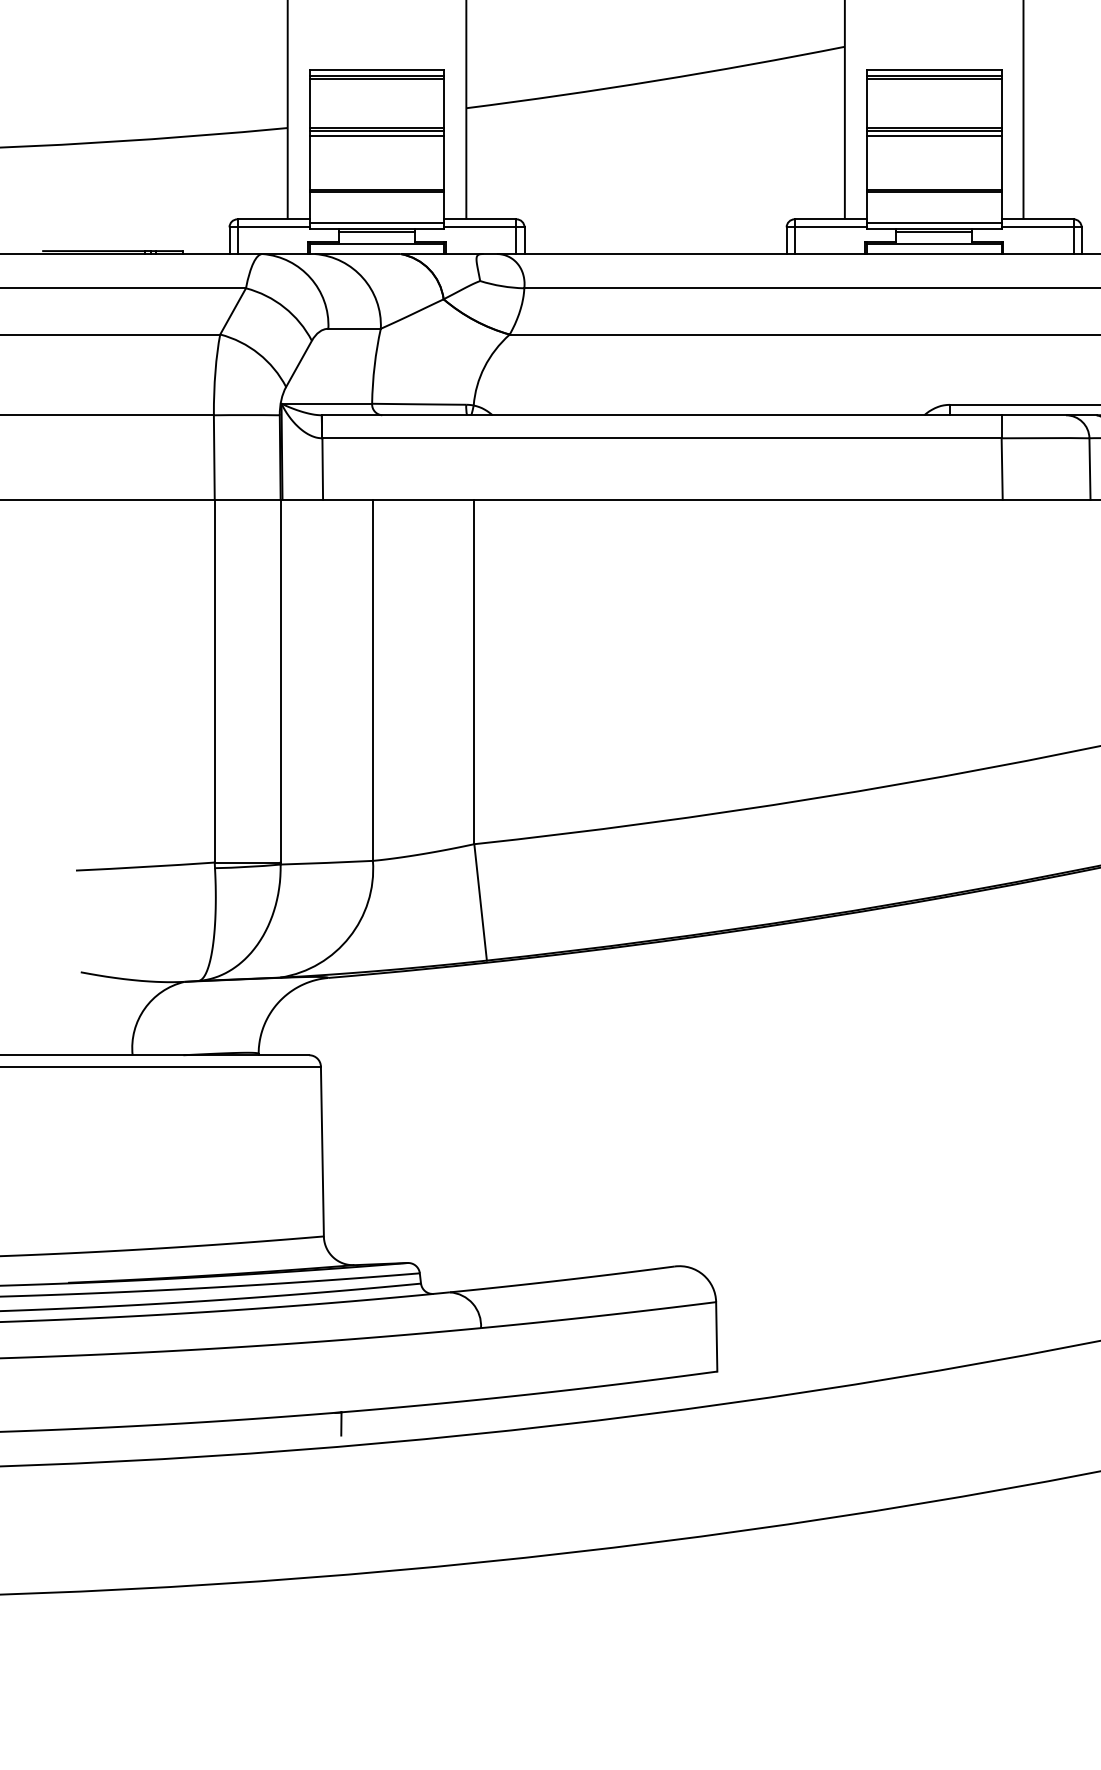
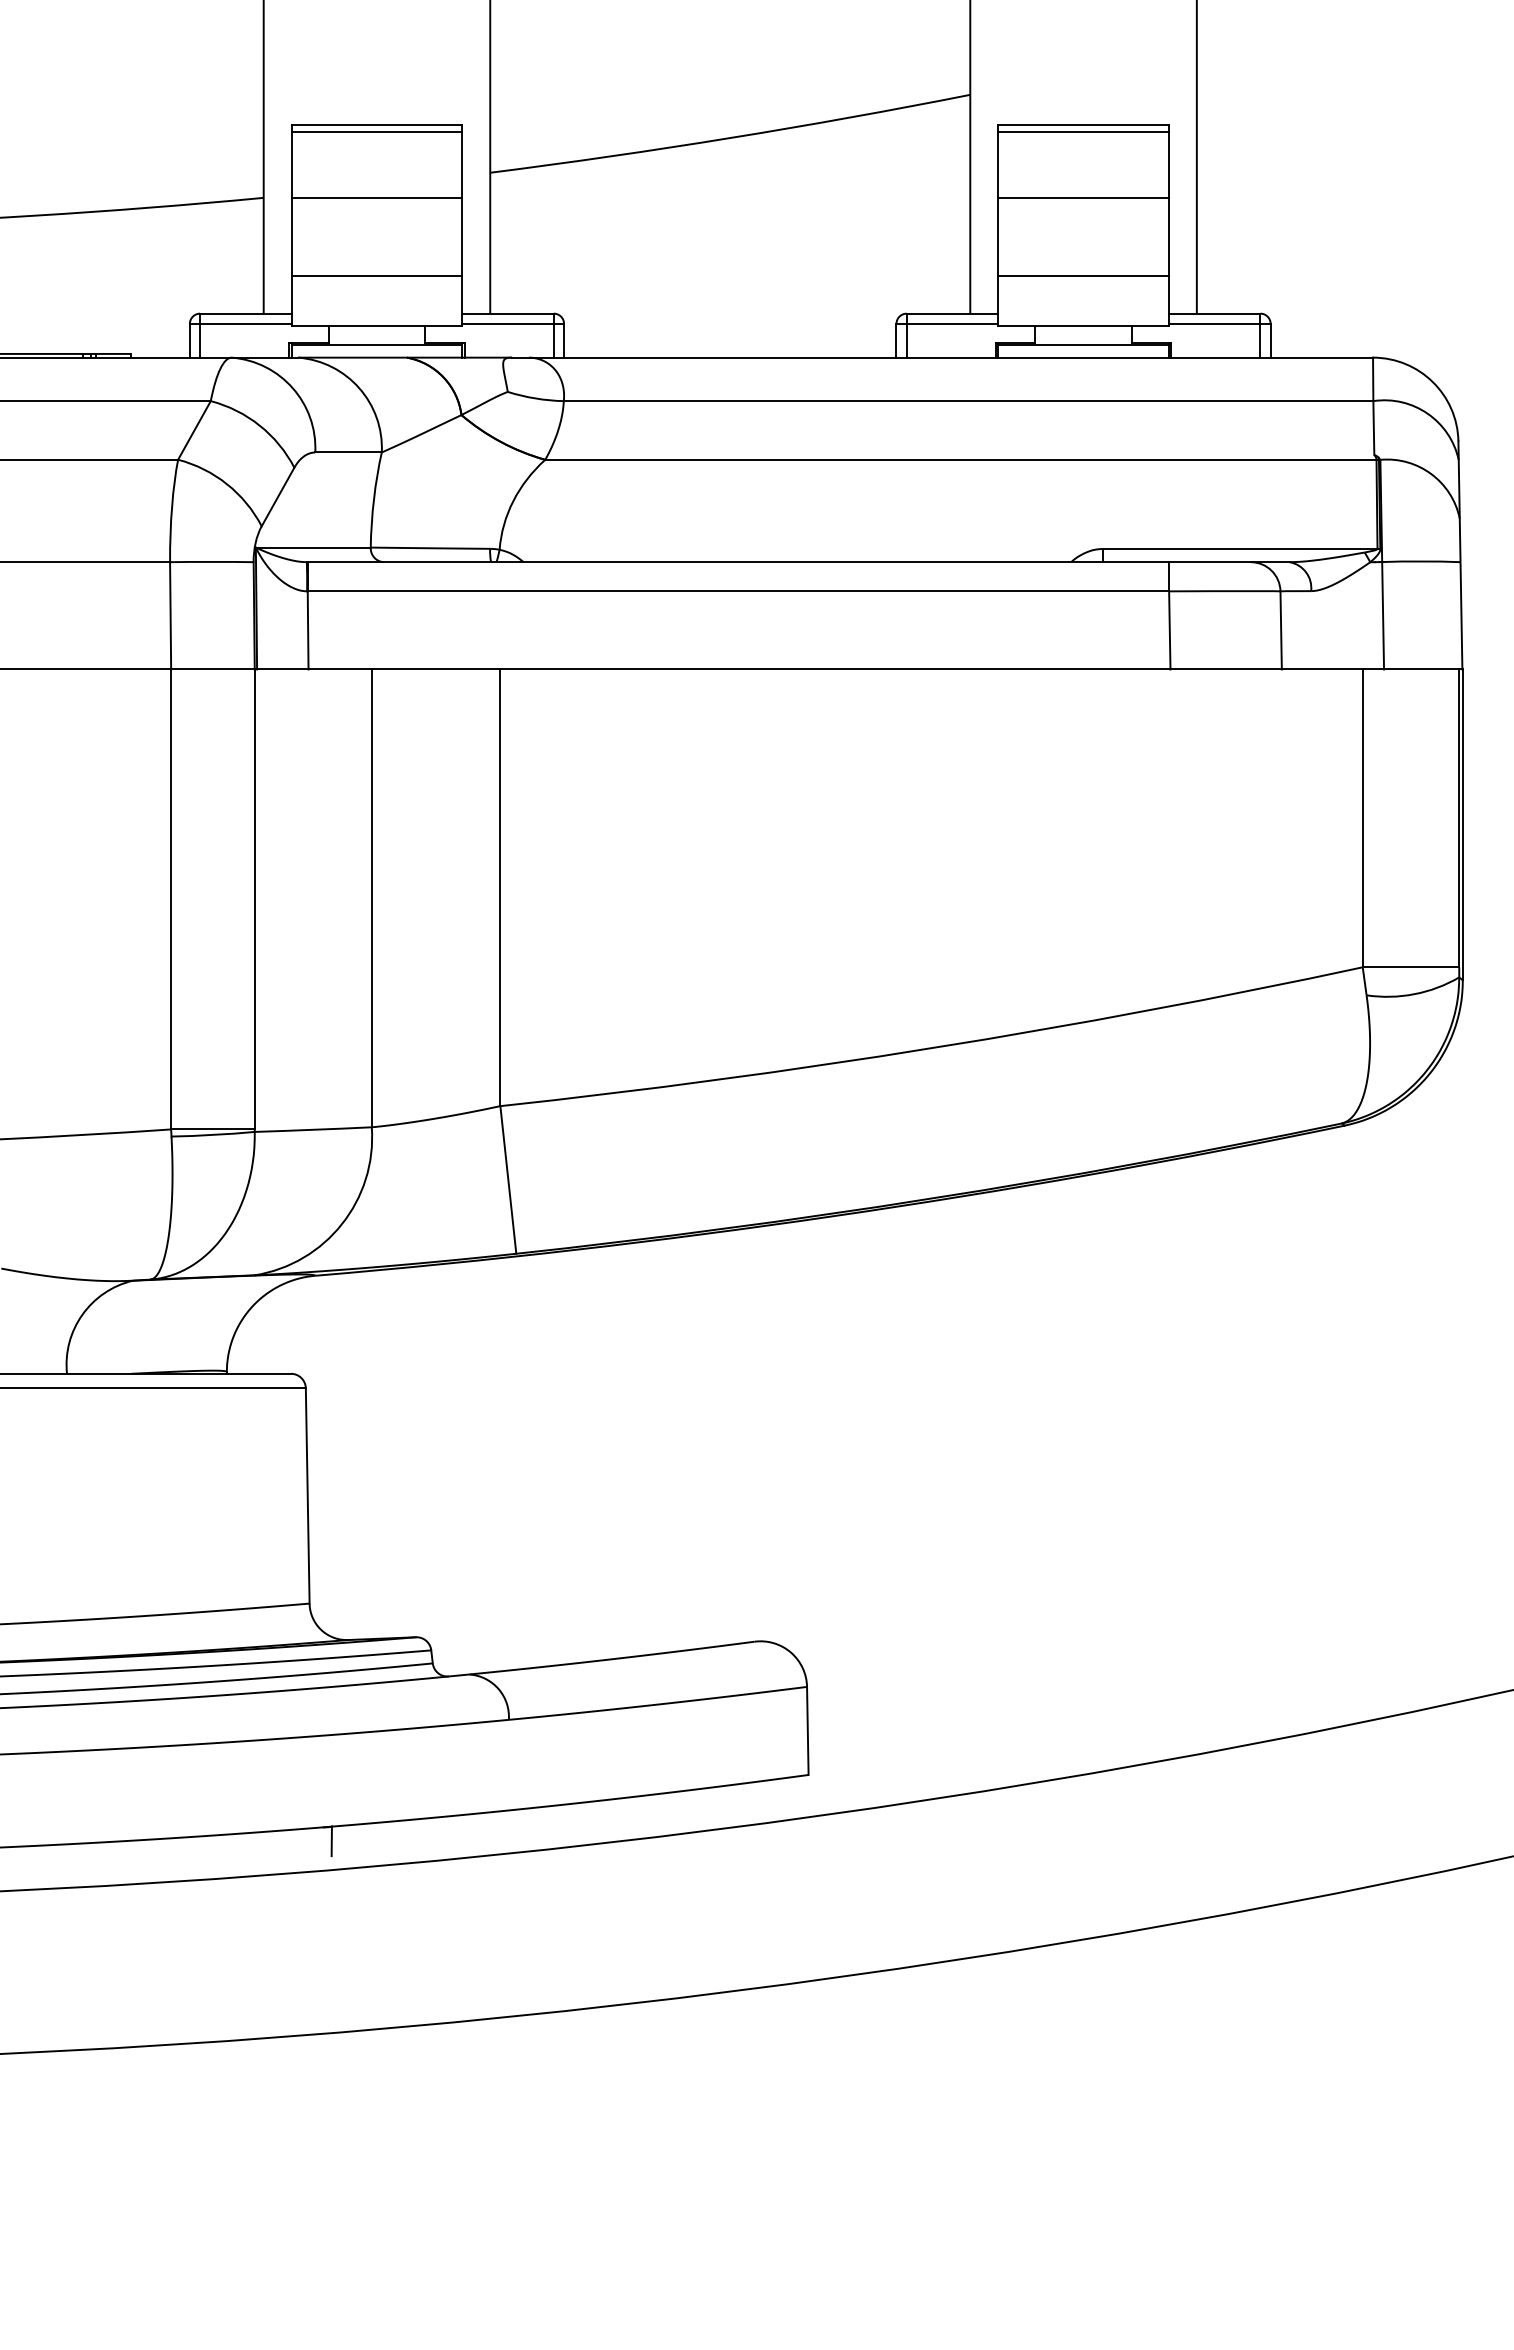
line: (376, 79) -> (376, 136), removed
line: (934, 79) -> (1083, 136), removed
line: (376, 131) -> (376, 202), removed
line: (934, 131) -> (1083, 202), removed
line: (376, 136) -> (376, 208), removed
line: (934, 136) -> (1083, 208), removed
line: (376, 192) -> (376, 279), removed
line: (934, 192) -> (1083, 279), removed
line: (376, 223) -> (376, 318), removed
line: (934, 223) -> (1083, 318), removed
line: (376, 231) -> (376, 329), removed
line: (934, 231) -> (1083, 329), removed

